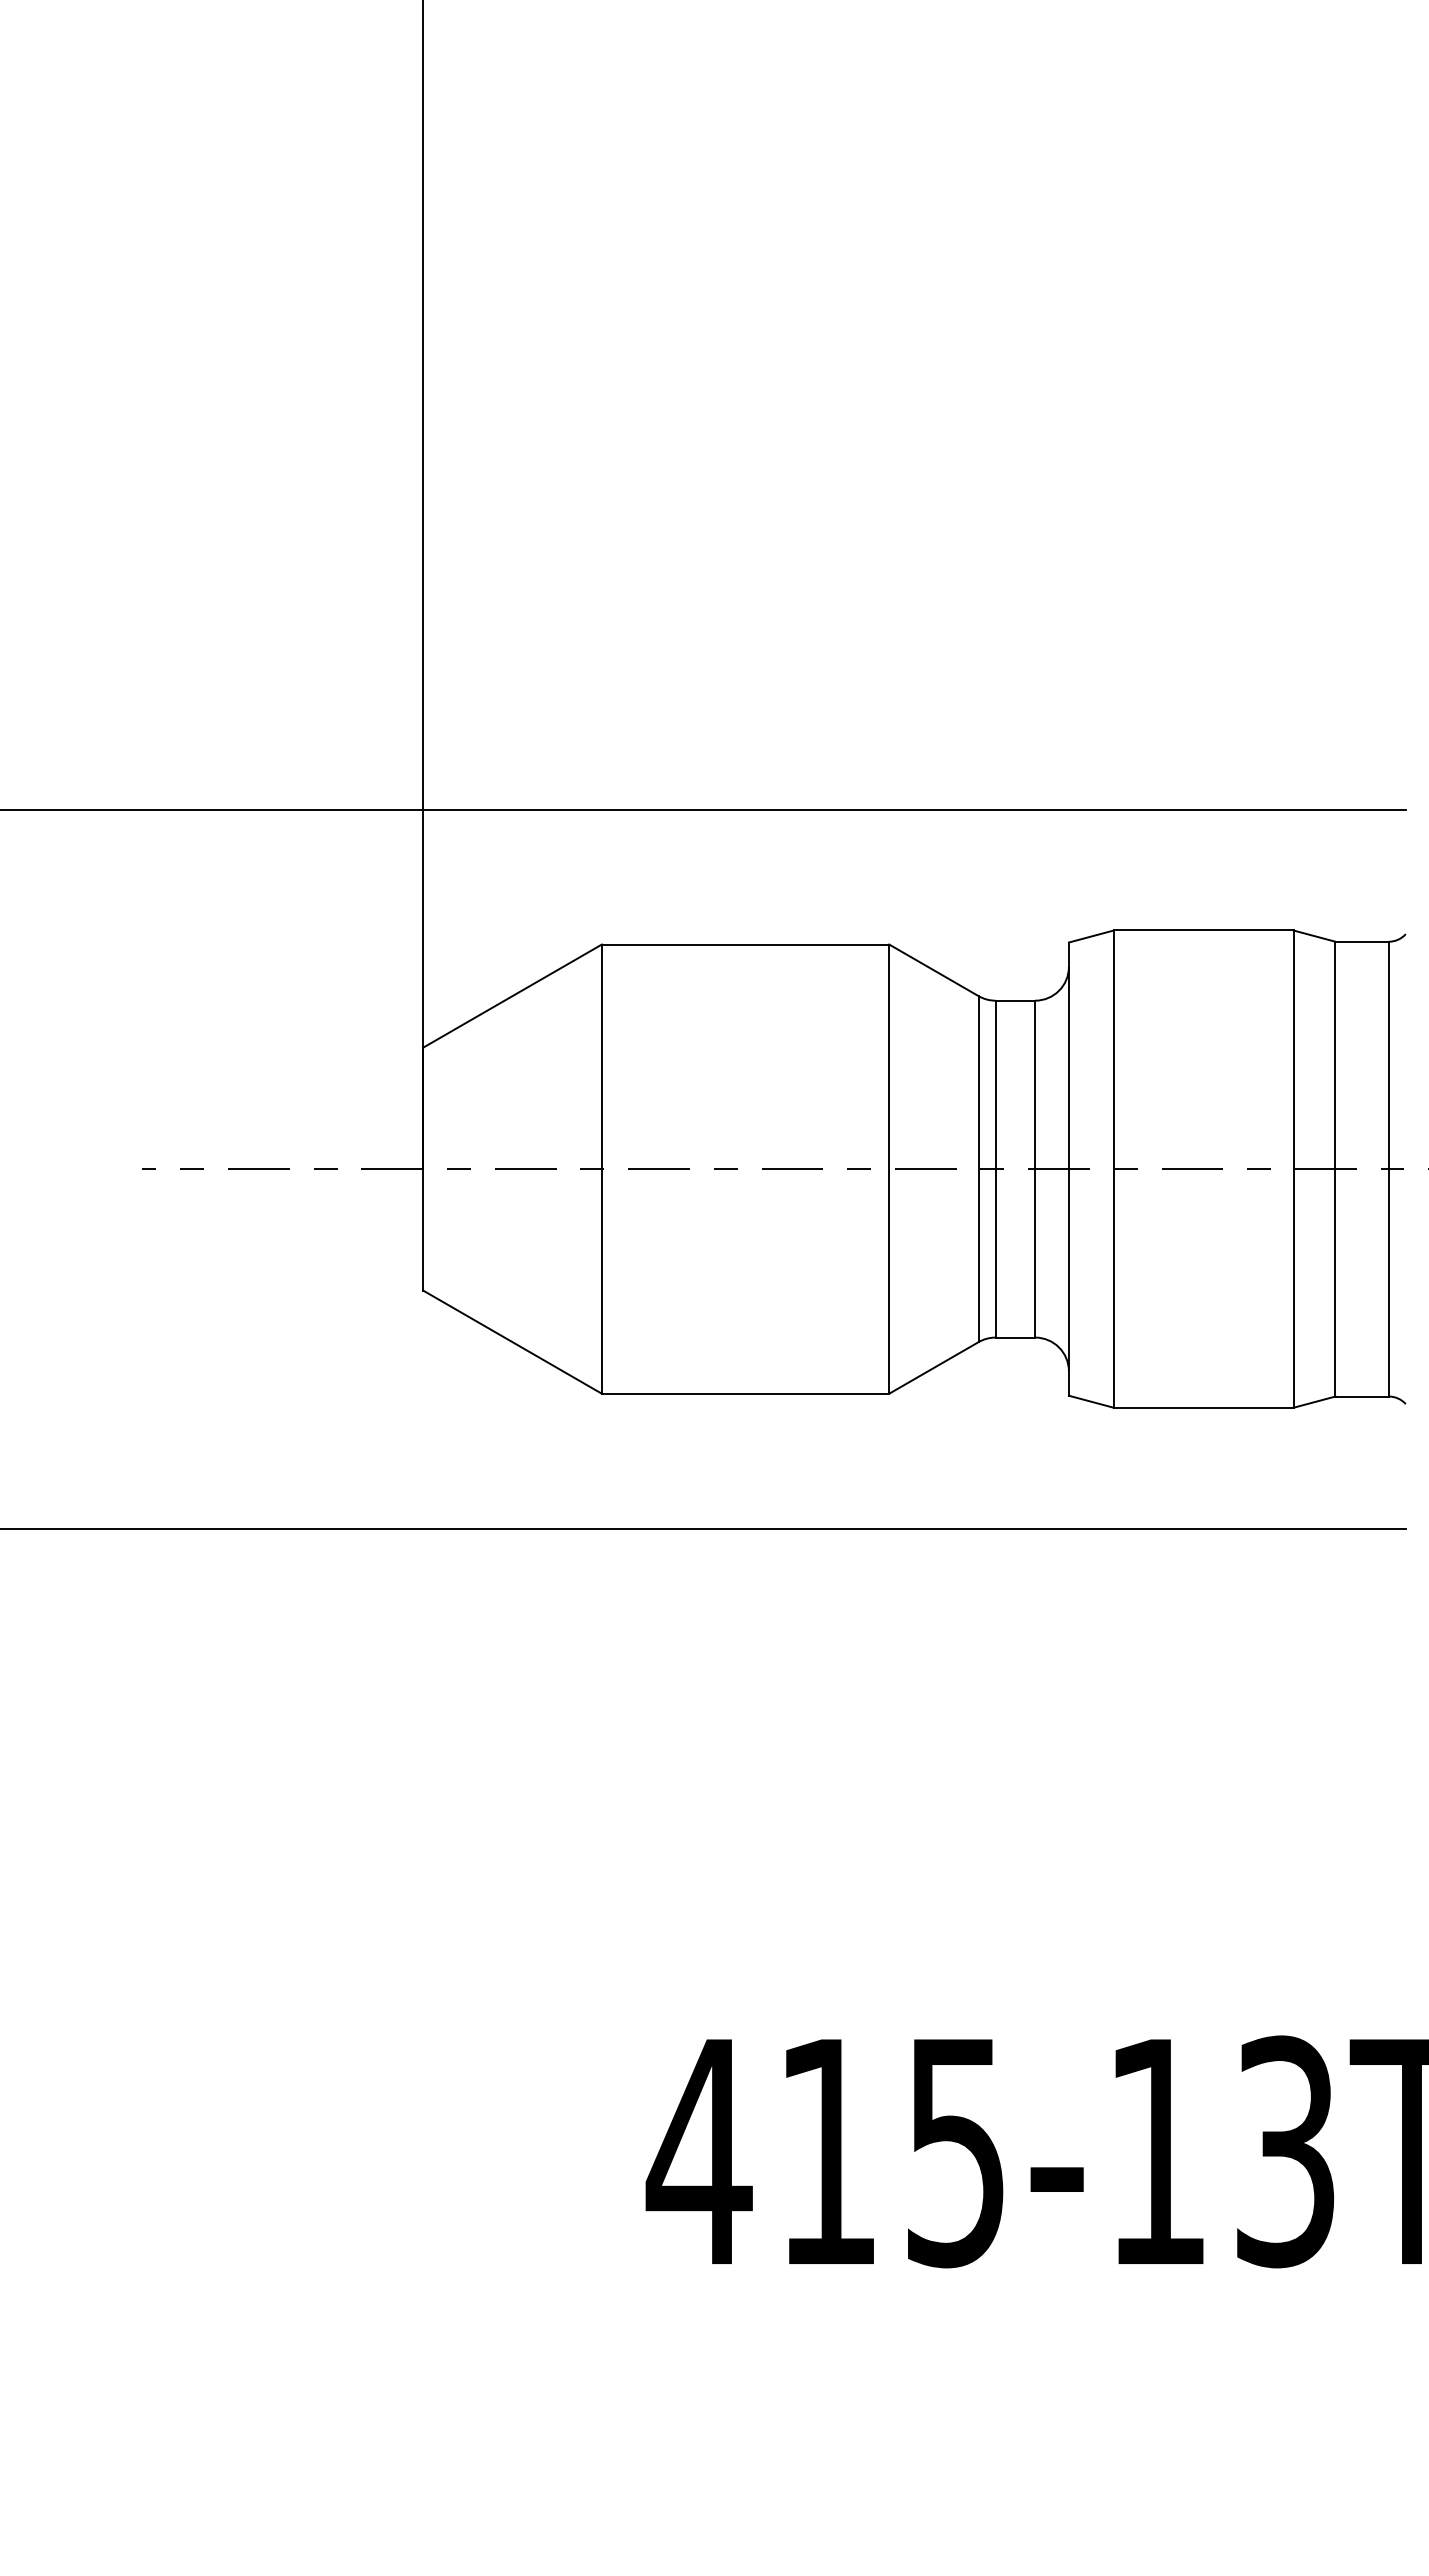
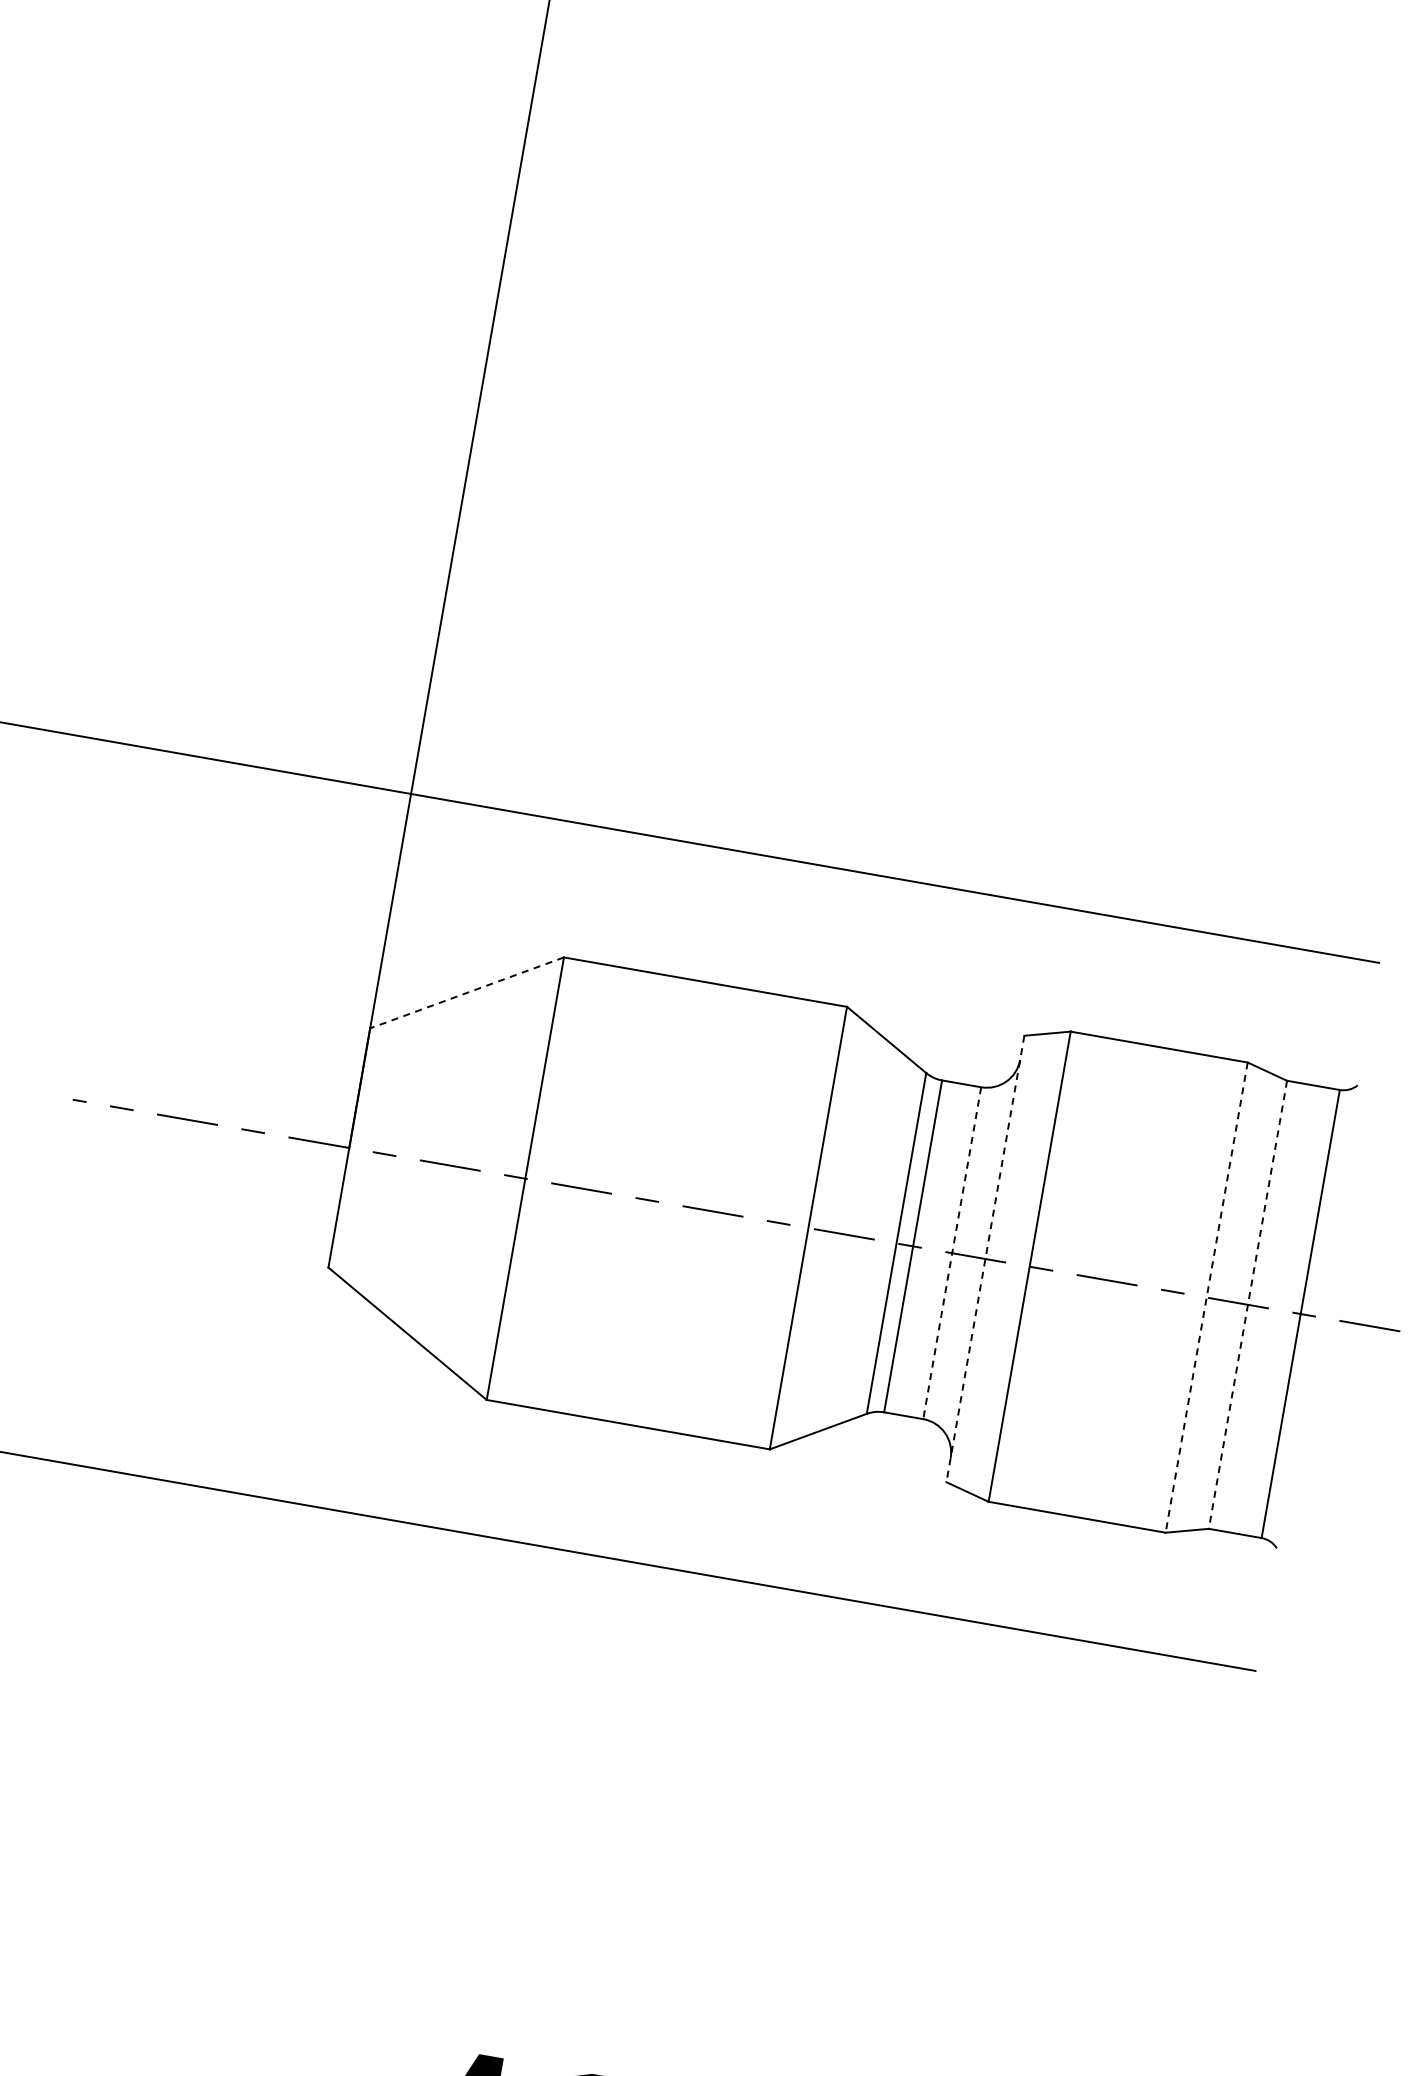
line: (512, 996) -> (466, 993), solid -> dashed
line: (1035, 1169) -> (952, 1253), solid -> dashed
line: (1068, 1169) -> (984, 1259), solid -> dashed
line: (1293, 1169) -> (1206, 1297), solid -> dashed
line: (1335, 1169) -> (1247, 1305), solid -> dashed

